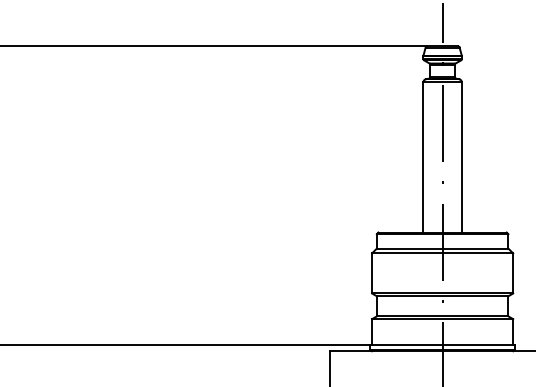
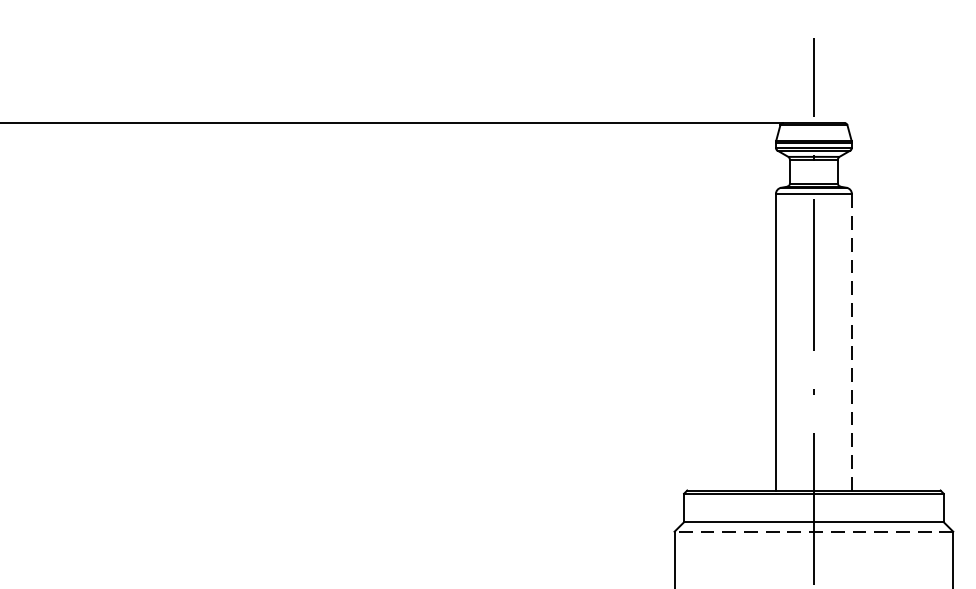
line: (461, 156) -> (851, 340), solid -> dashed
line: (442, 253) -> (813, 531), solid -> dashed

